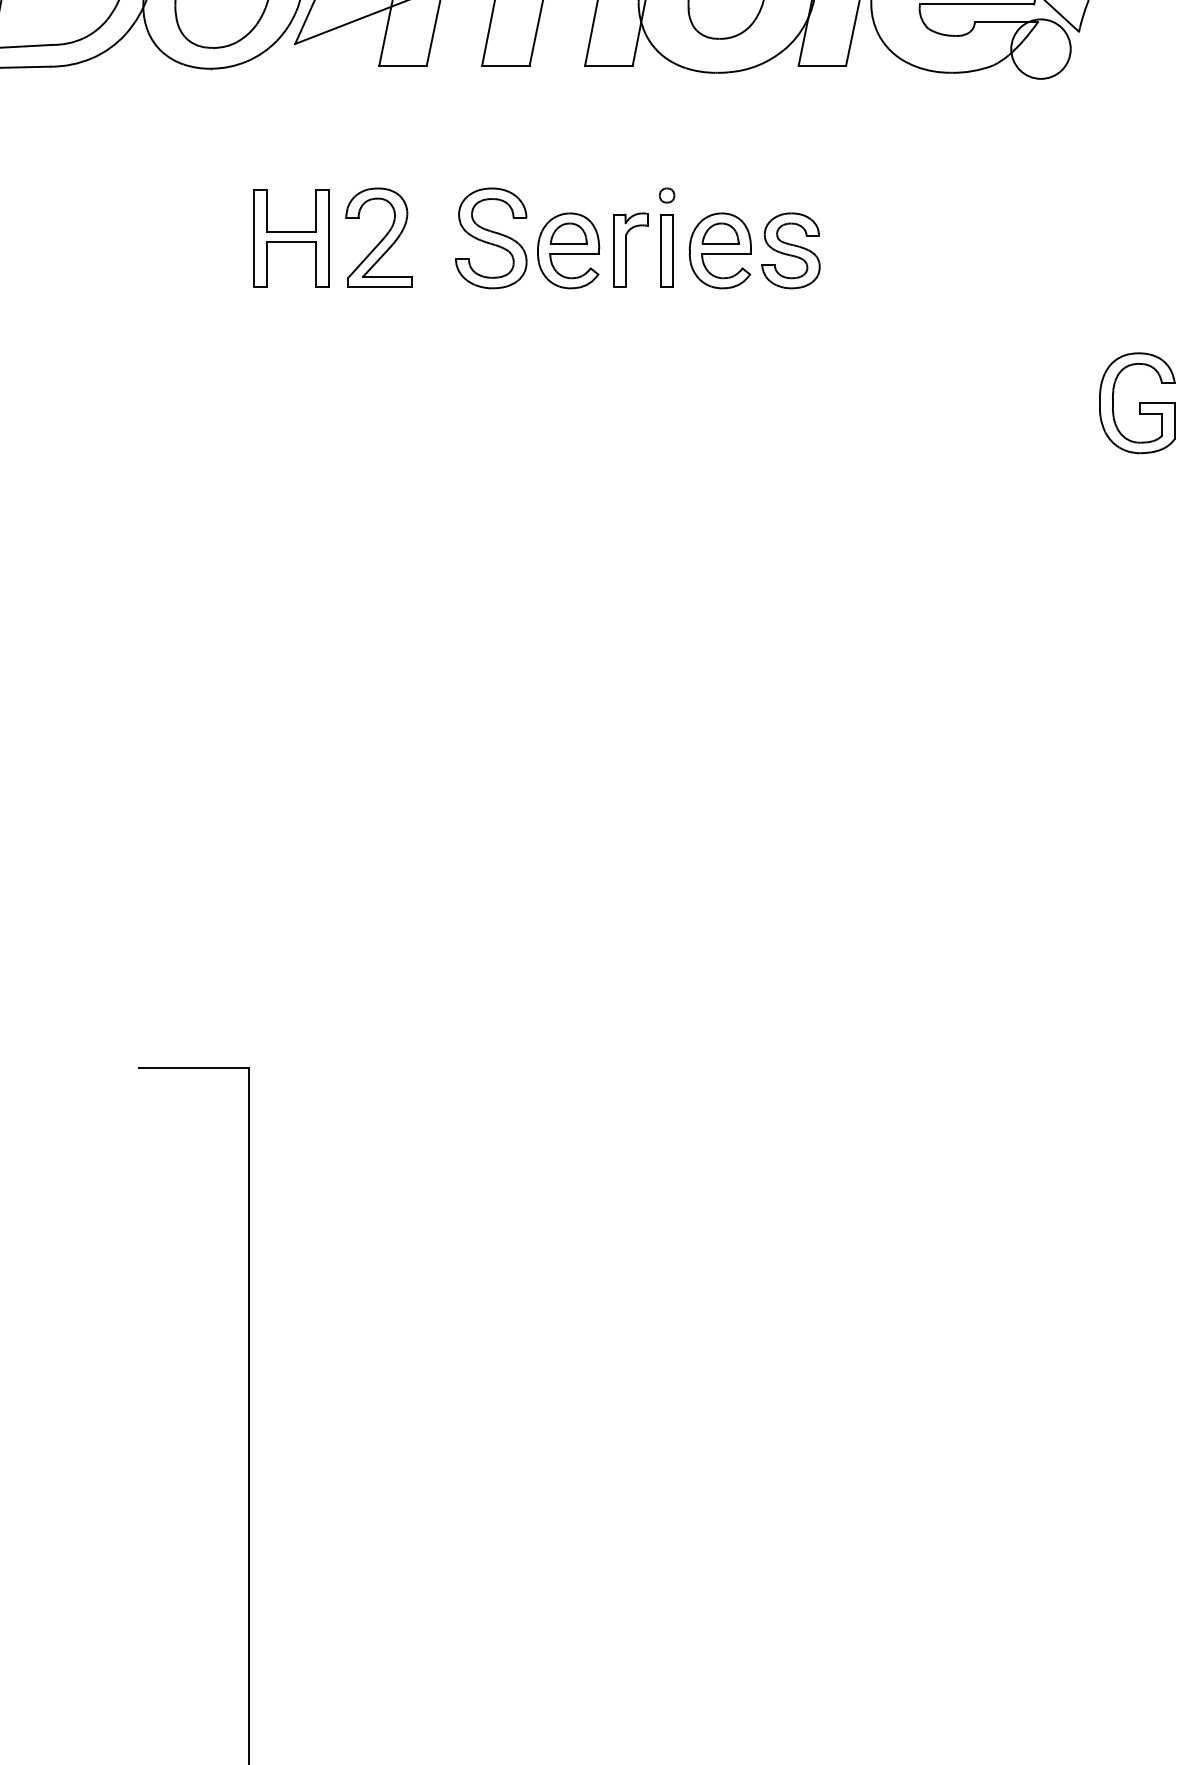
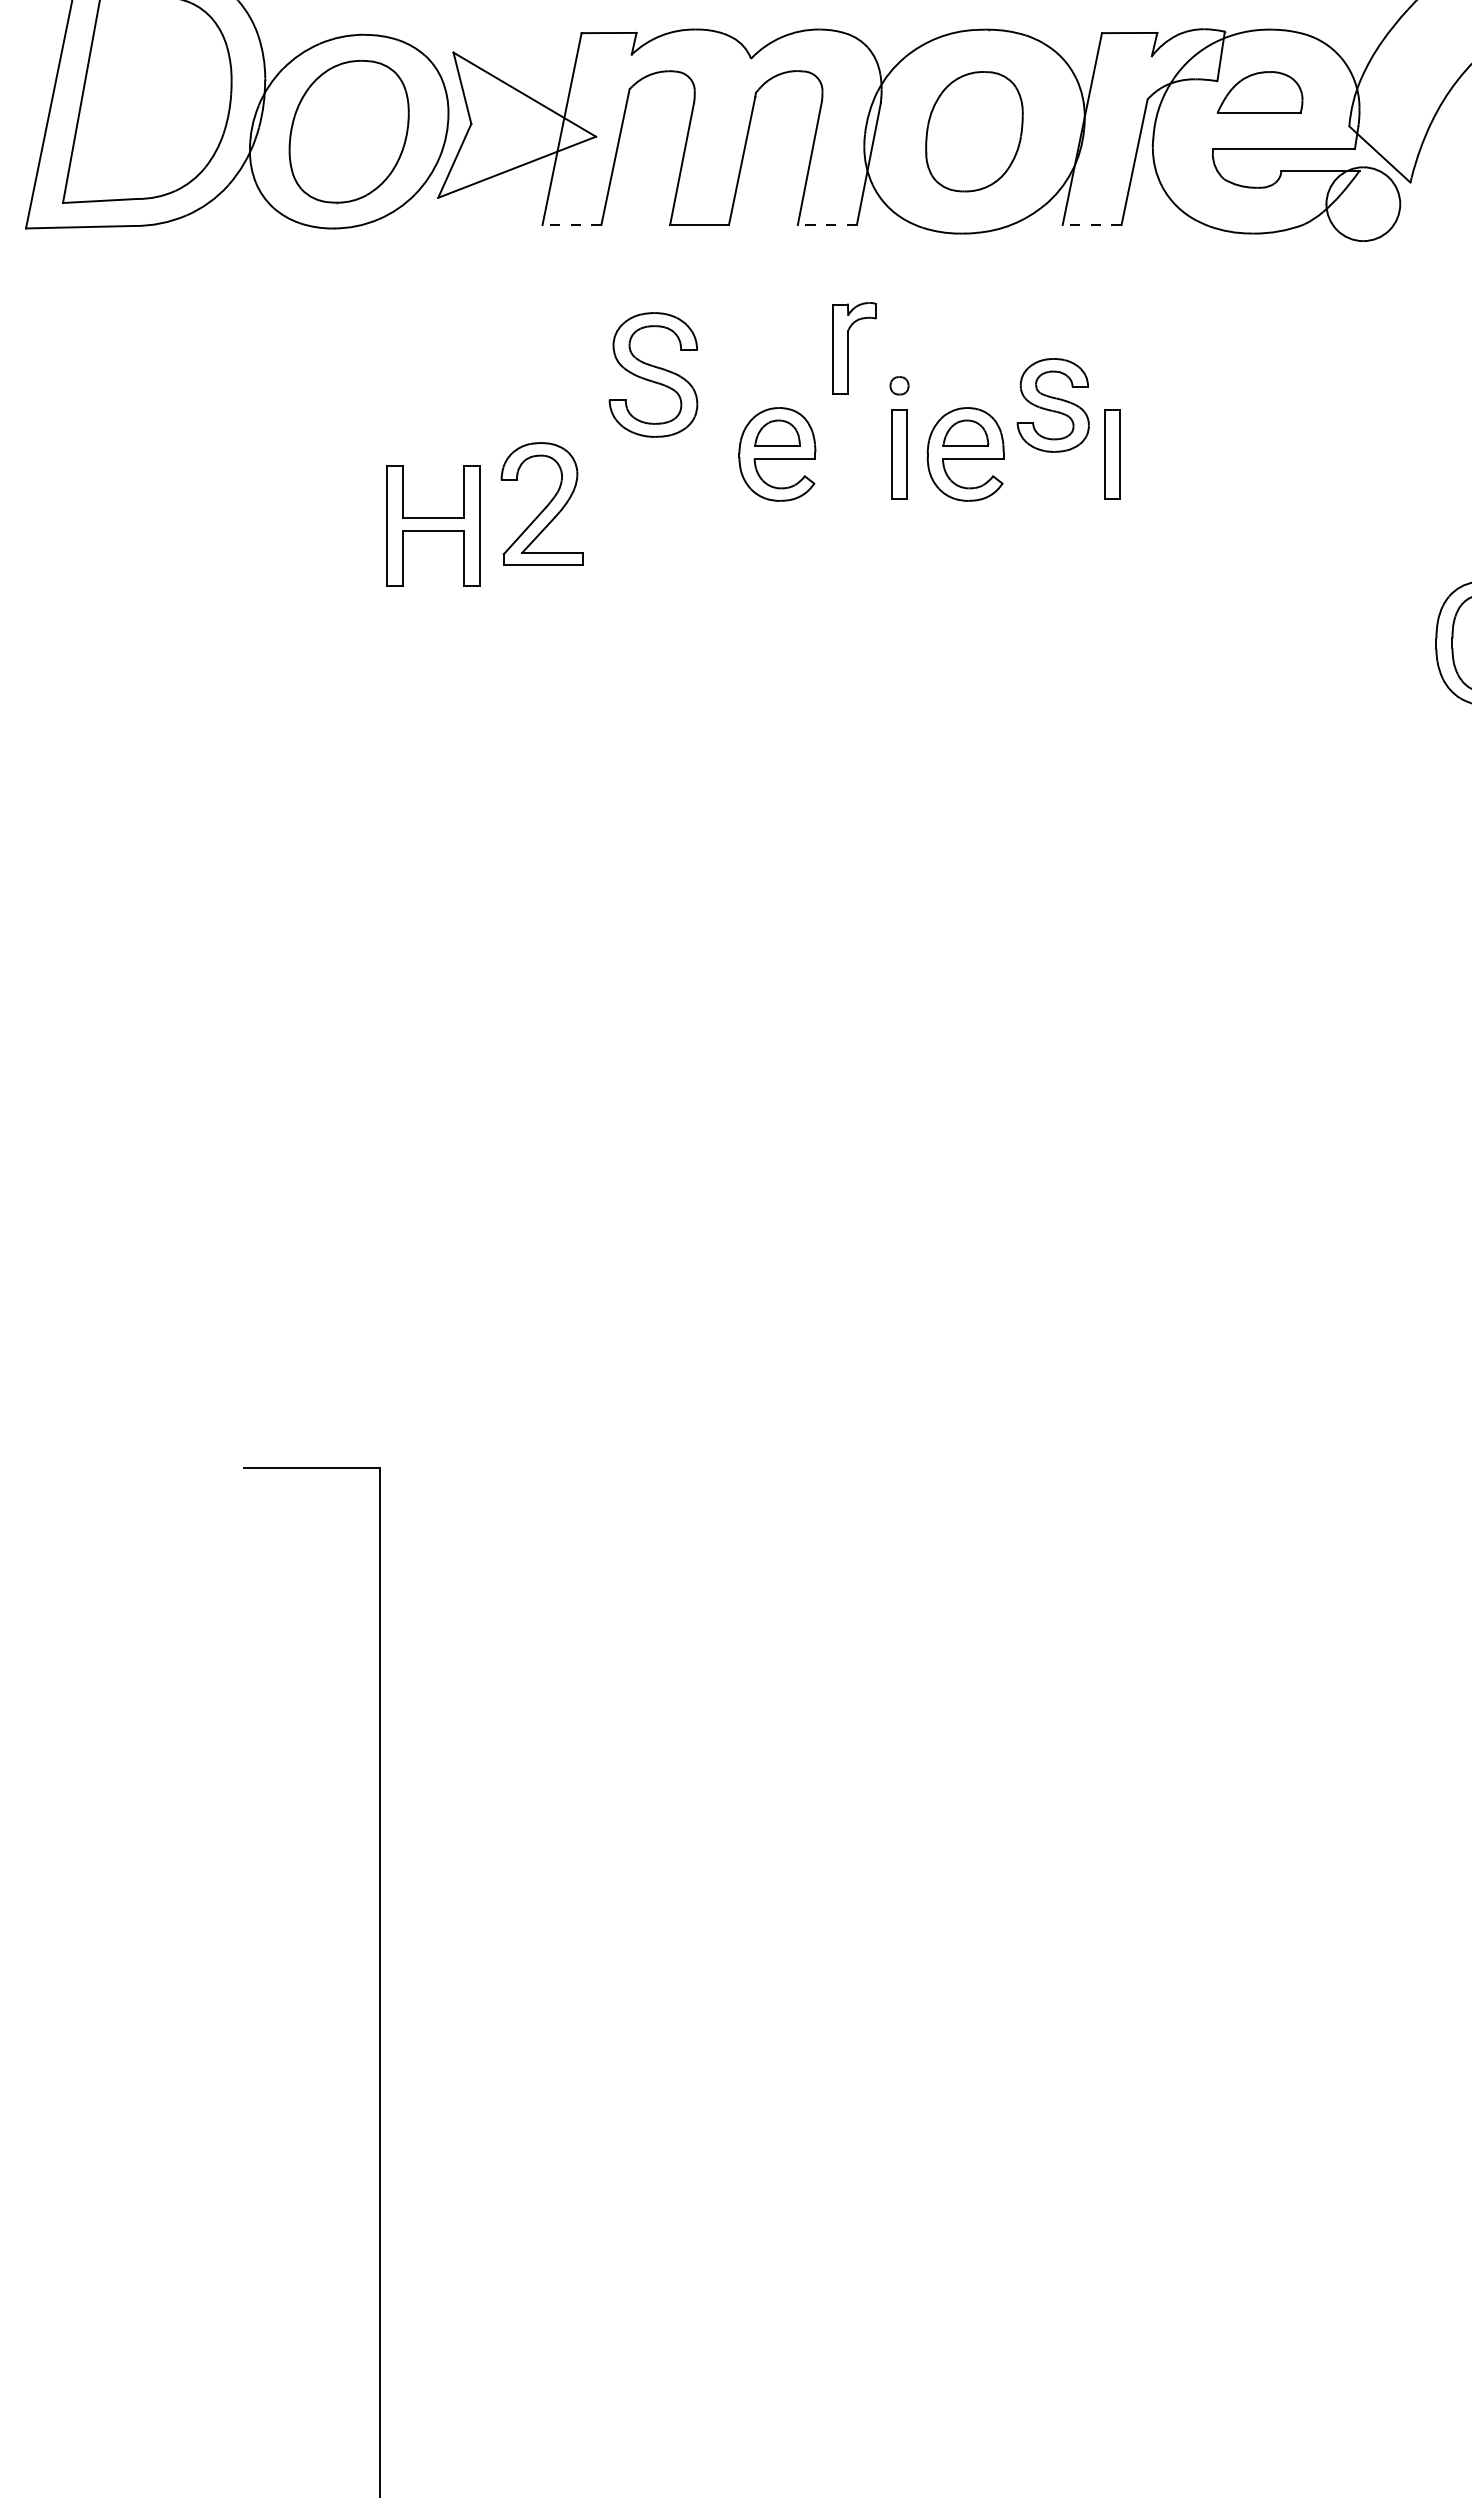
line: (402, 65) -> (571, 224), solid -> dashed
line: (608, 65) -> (827, 224), solid -> dashed
line: (821, 65) -> (1091, 224), solid -> dashed
part: (378, 237) -> (541, 503), moved
part: (291, 238) -> (433, 525), moved
part: (491, 238) -> (653, 374), moved
part: (630, 250) -> (854, 348), moved
part: (790, 250) -> (1052, 405), moved
part: (838, 250) -> (1112, 454), added

